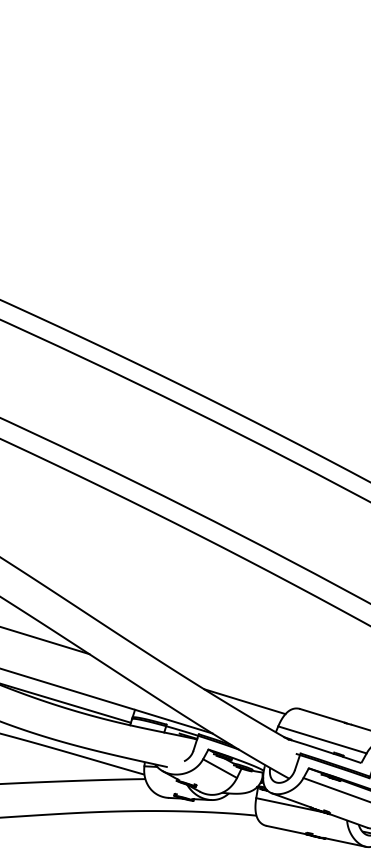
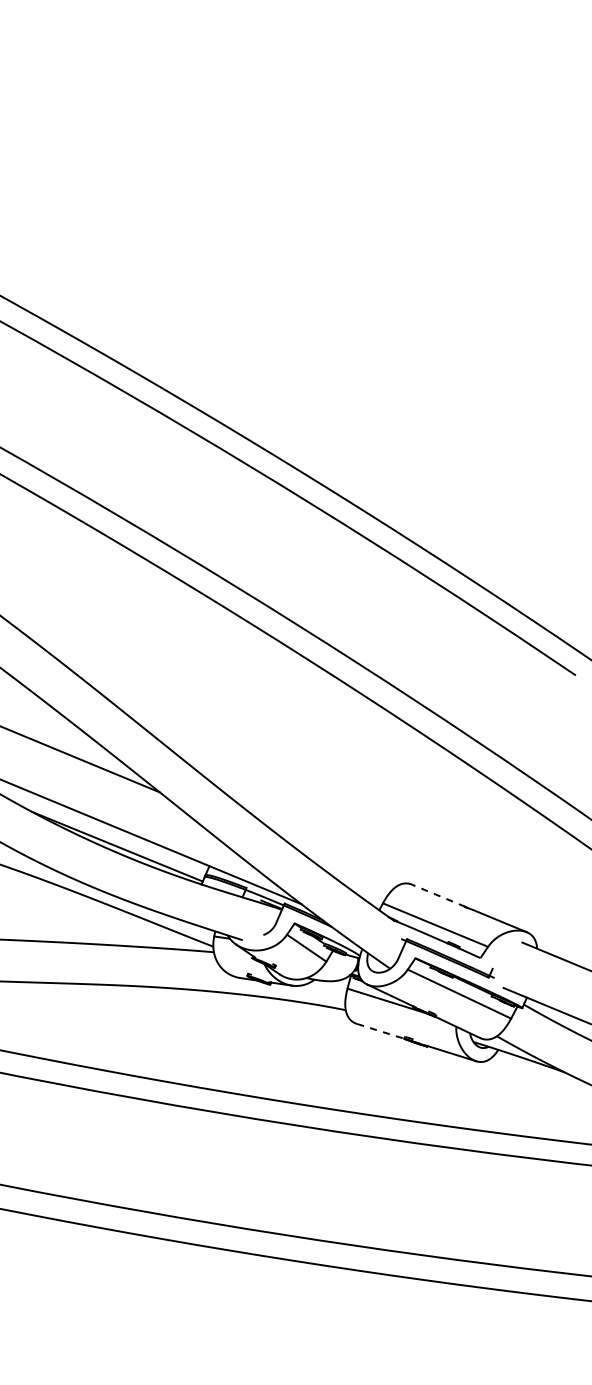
line: (244, 702) -> (344, 869), removed
line: (322, 715) -> (438, 895), solid -> dashed
line: (286, 830) -> (380, 1031), solid -> dashed

